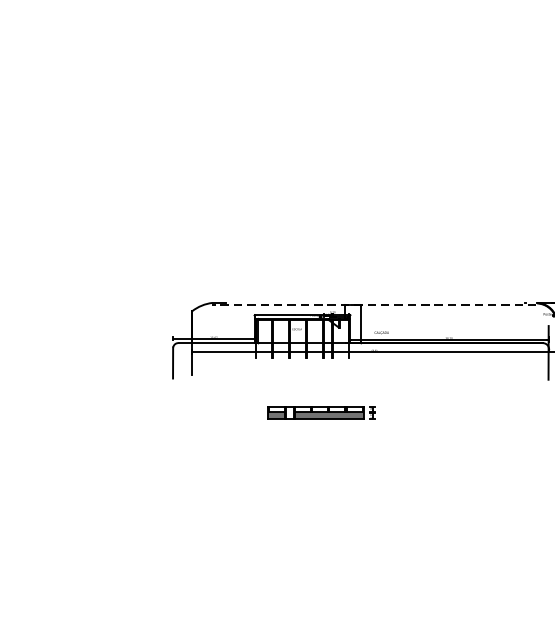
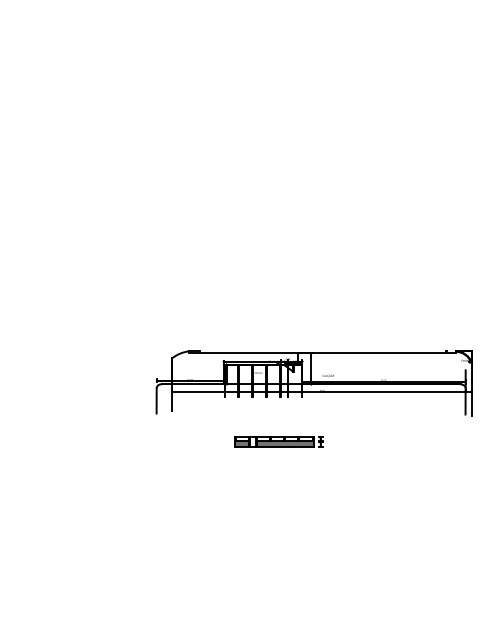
line: (373, 305) -> (321, 353), dashed -> solid

